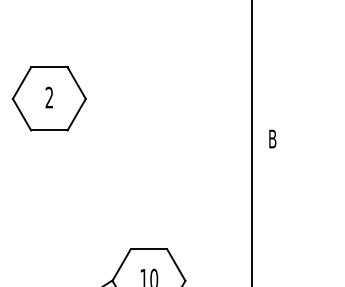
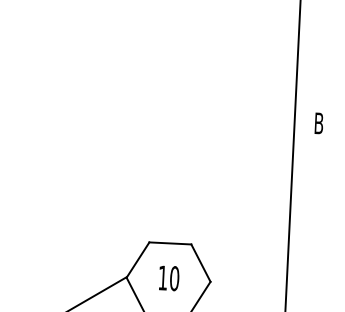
part: (48, 98) -> (63, 64), removed

